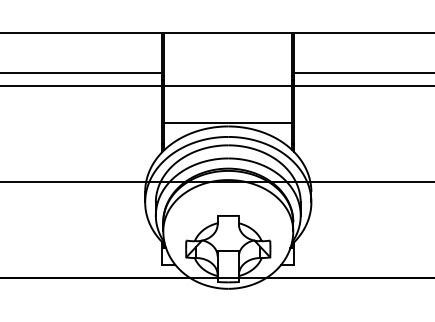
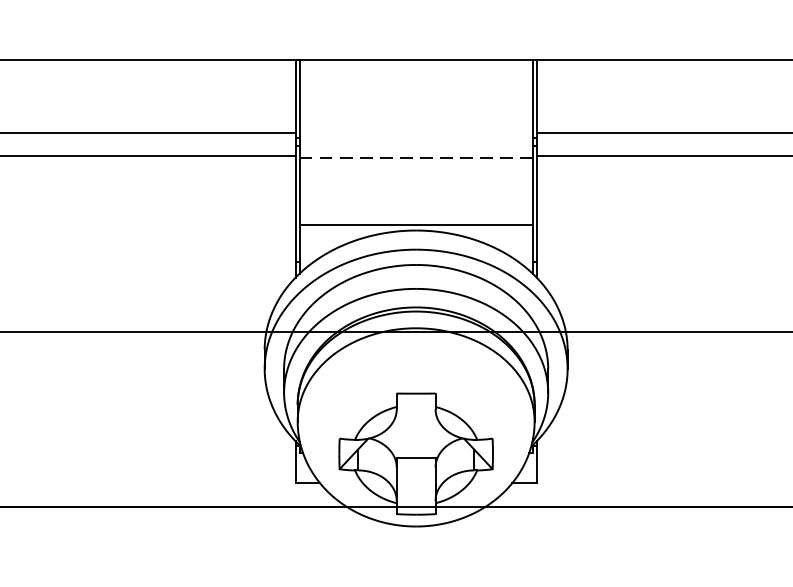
line: (228, 86) -> (416, 157), solid -> dashed

